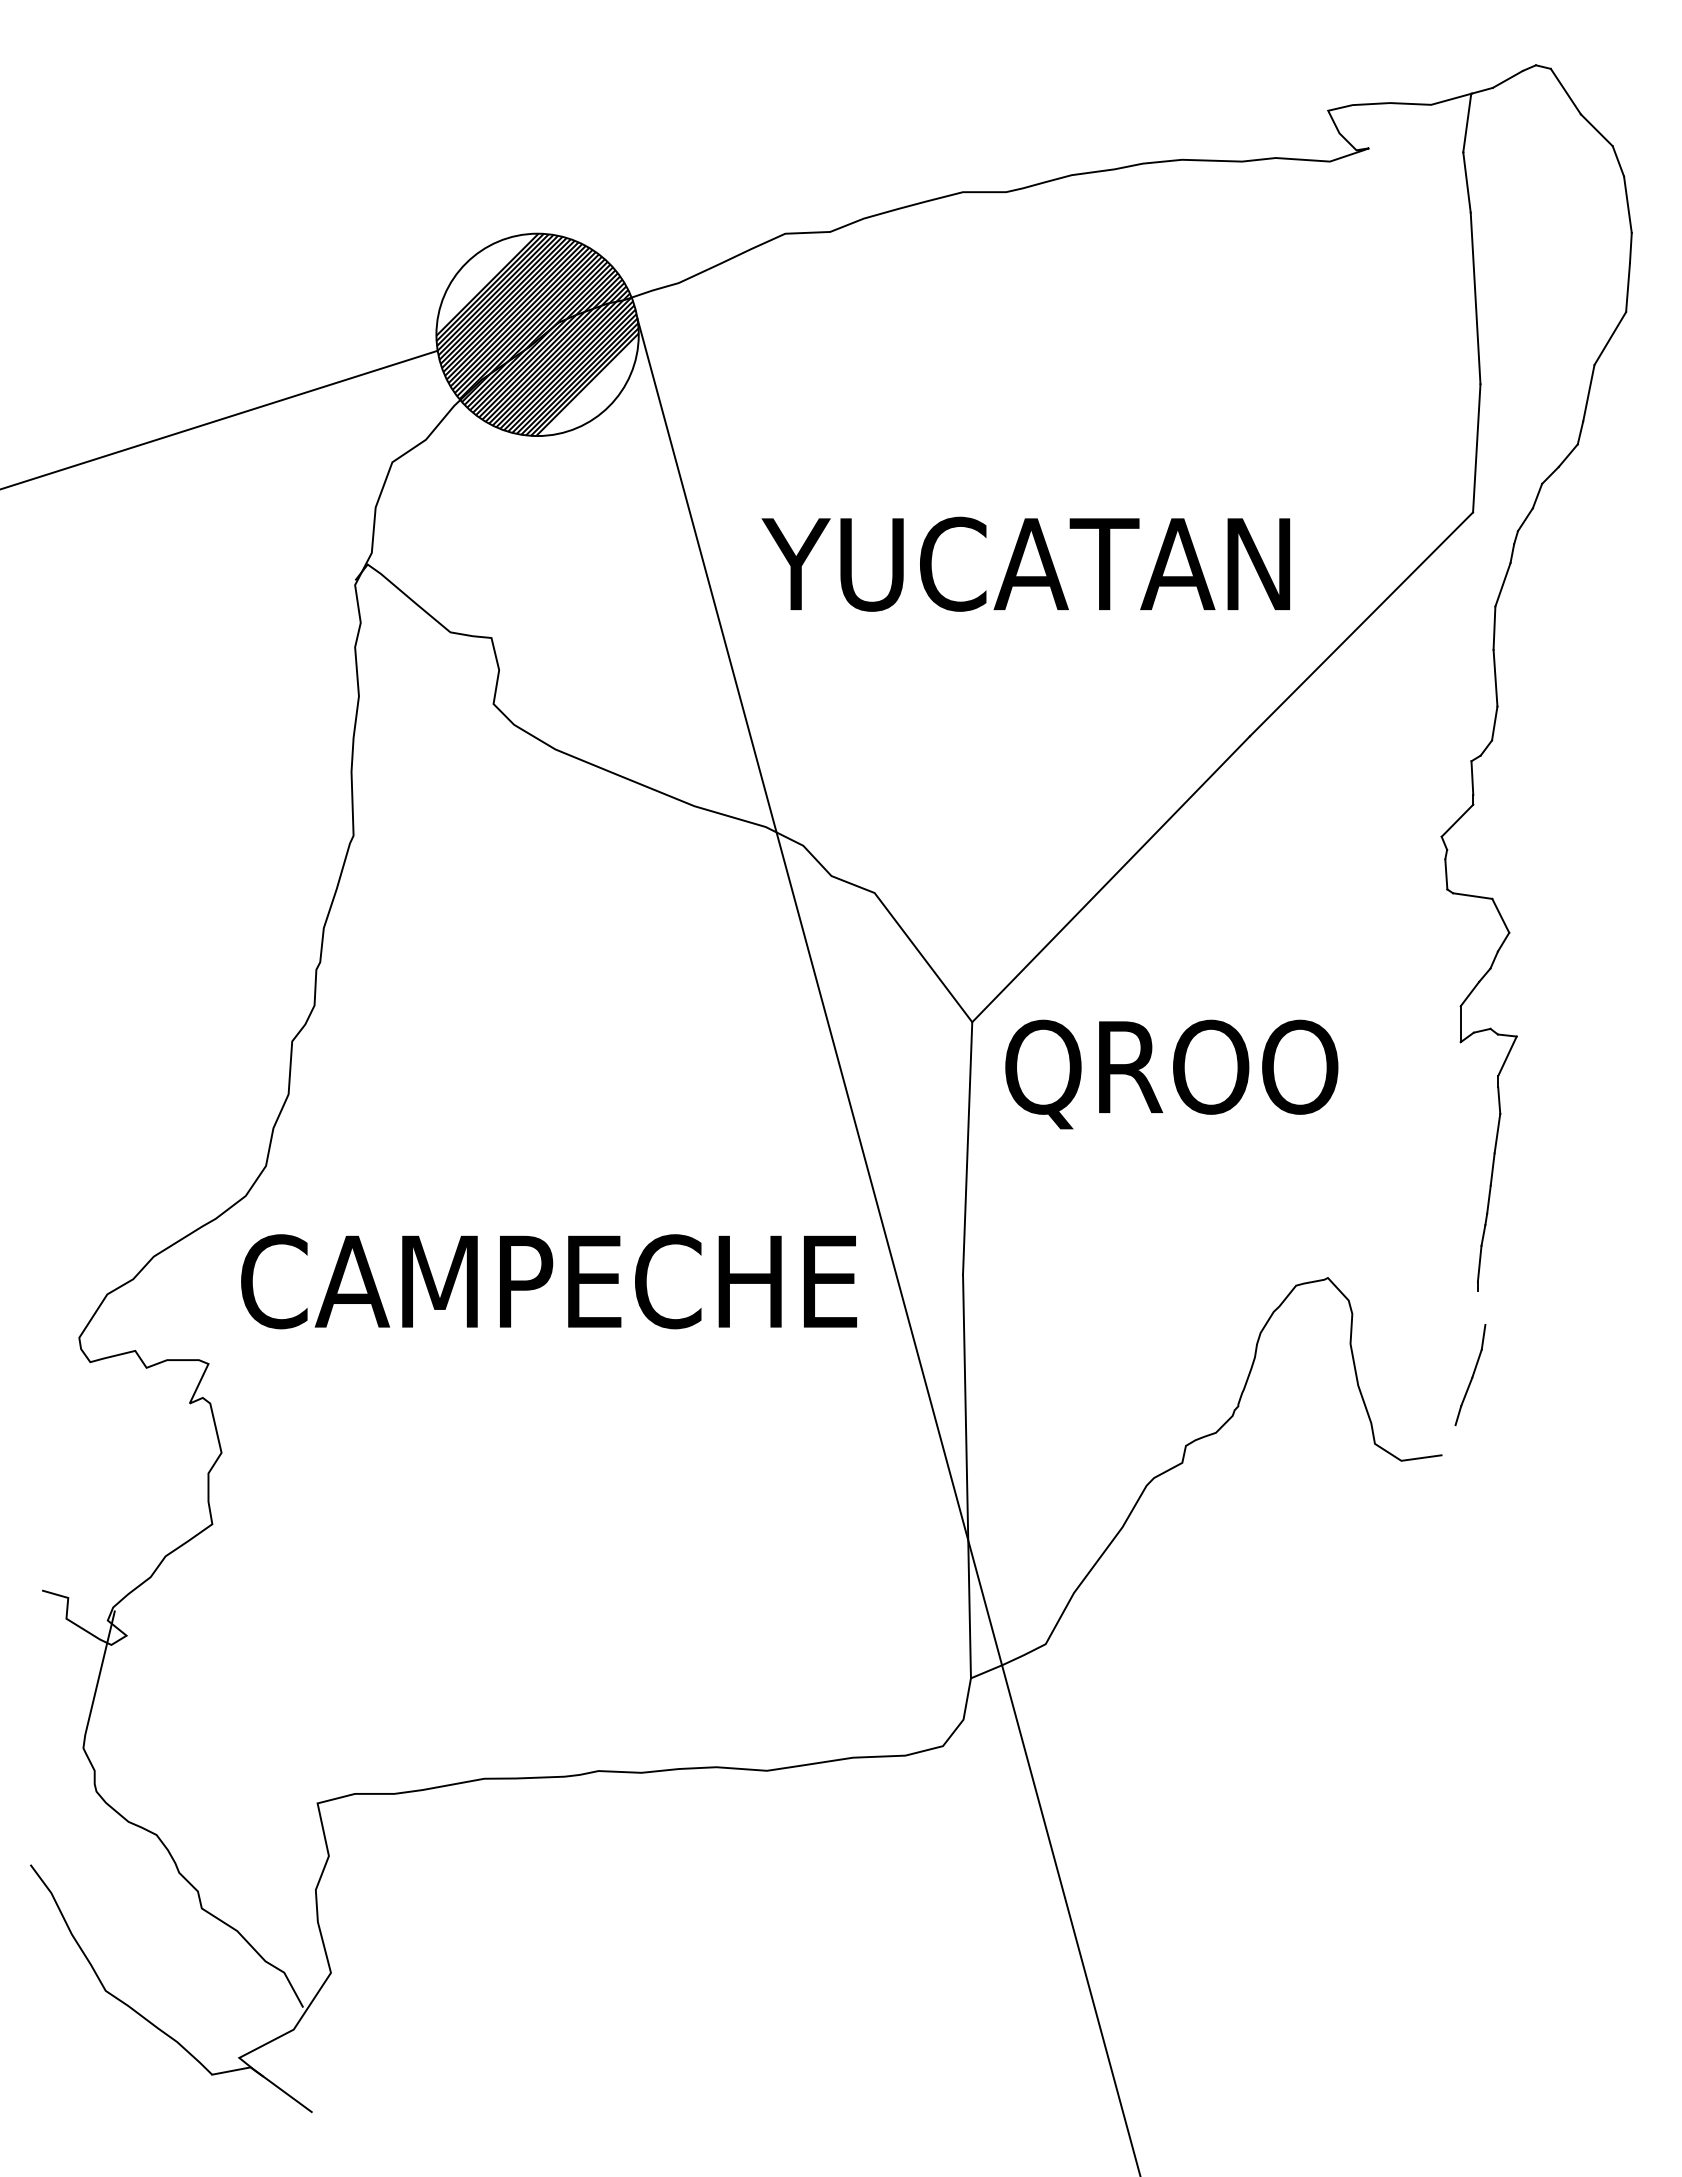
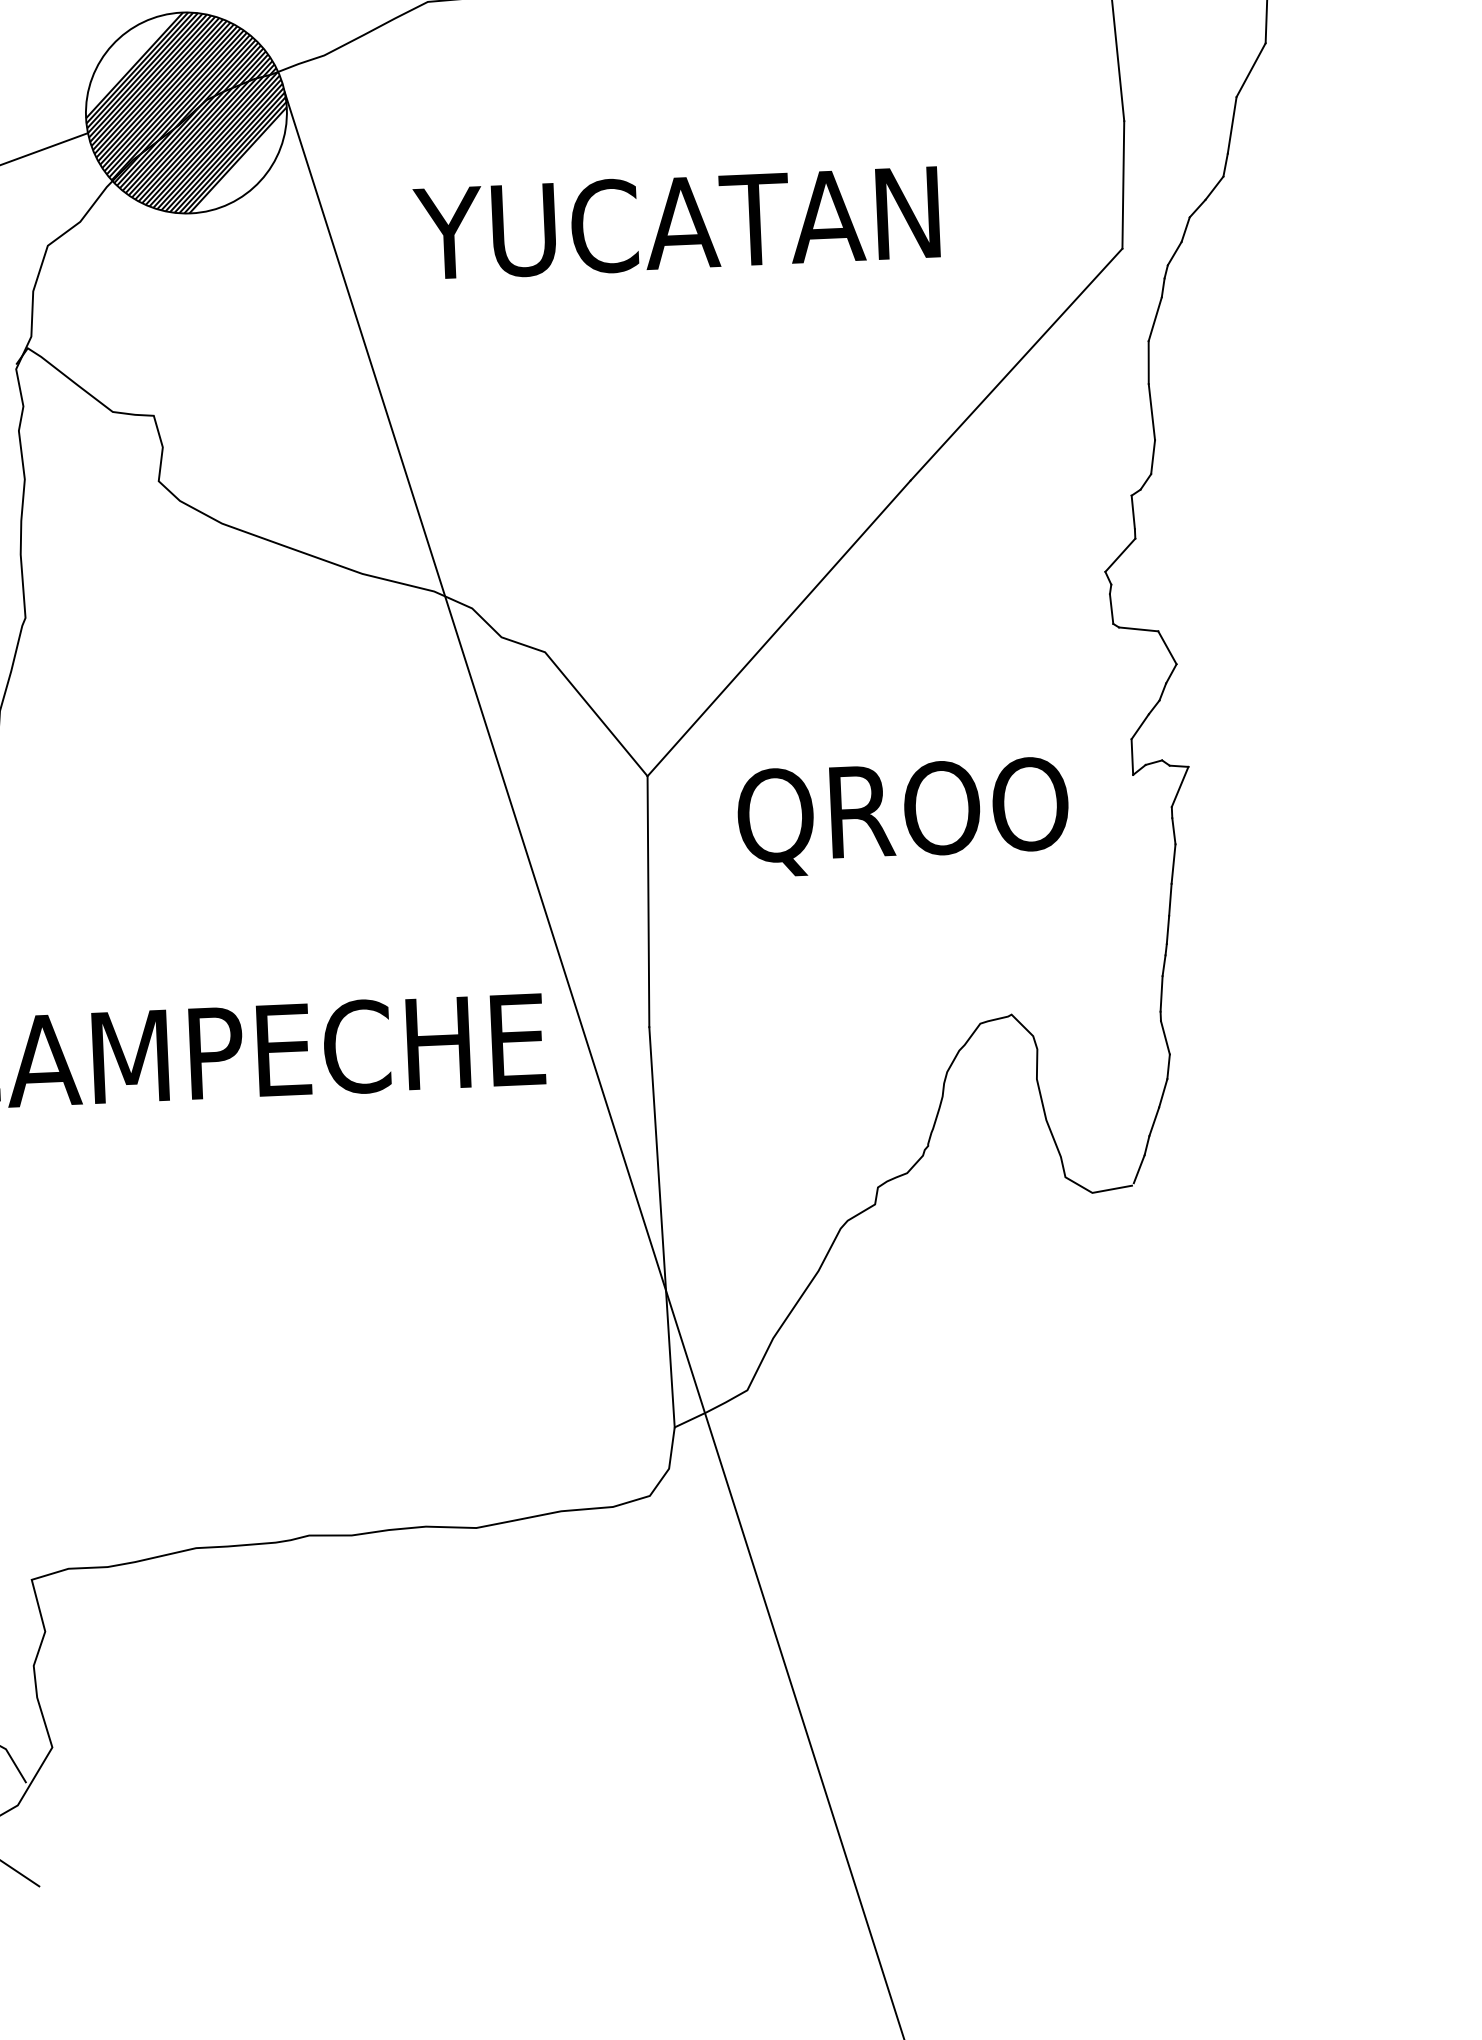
text: (1025, 563) -> (676, 222), moved
text: (1171, 1074) -> (903, 817), moved
line: (1481, 1307) -> (1165, 1037), added
line: (1449, 1438) -> (1139, 1168), added

